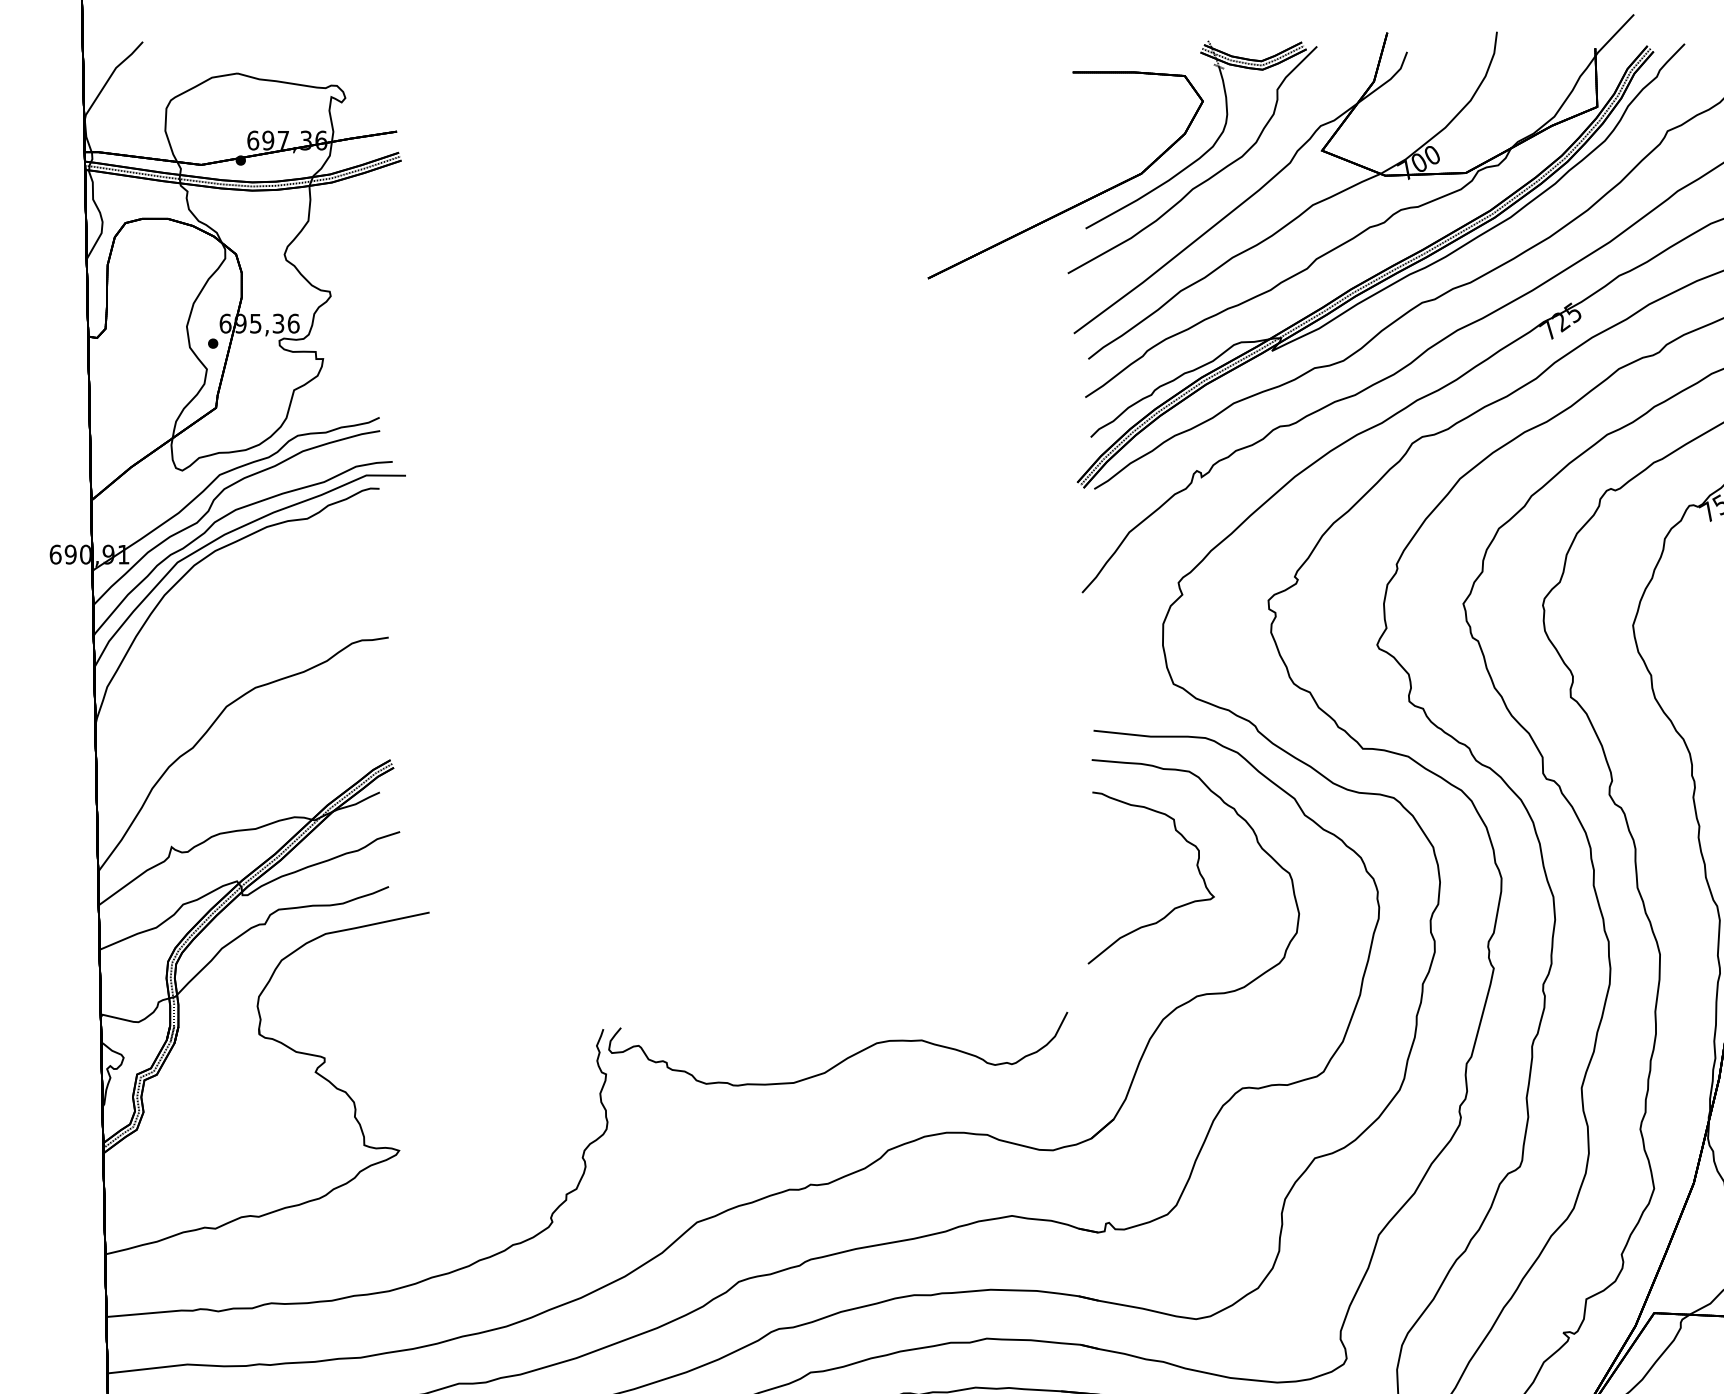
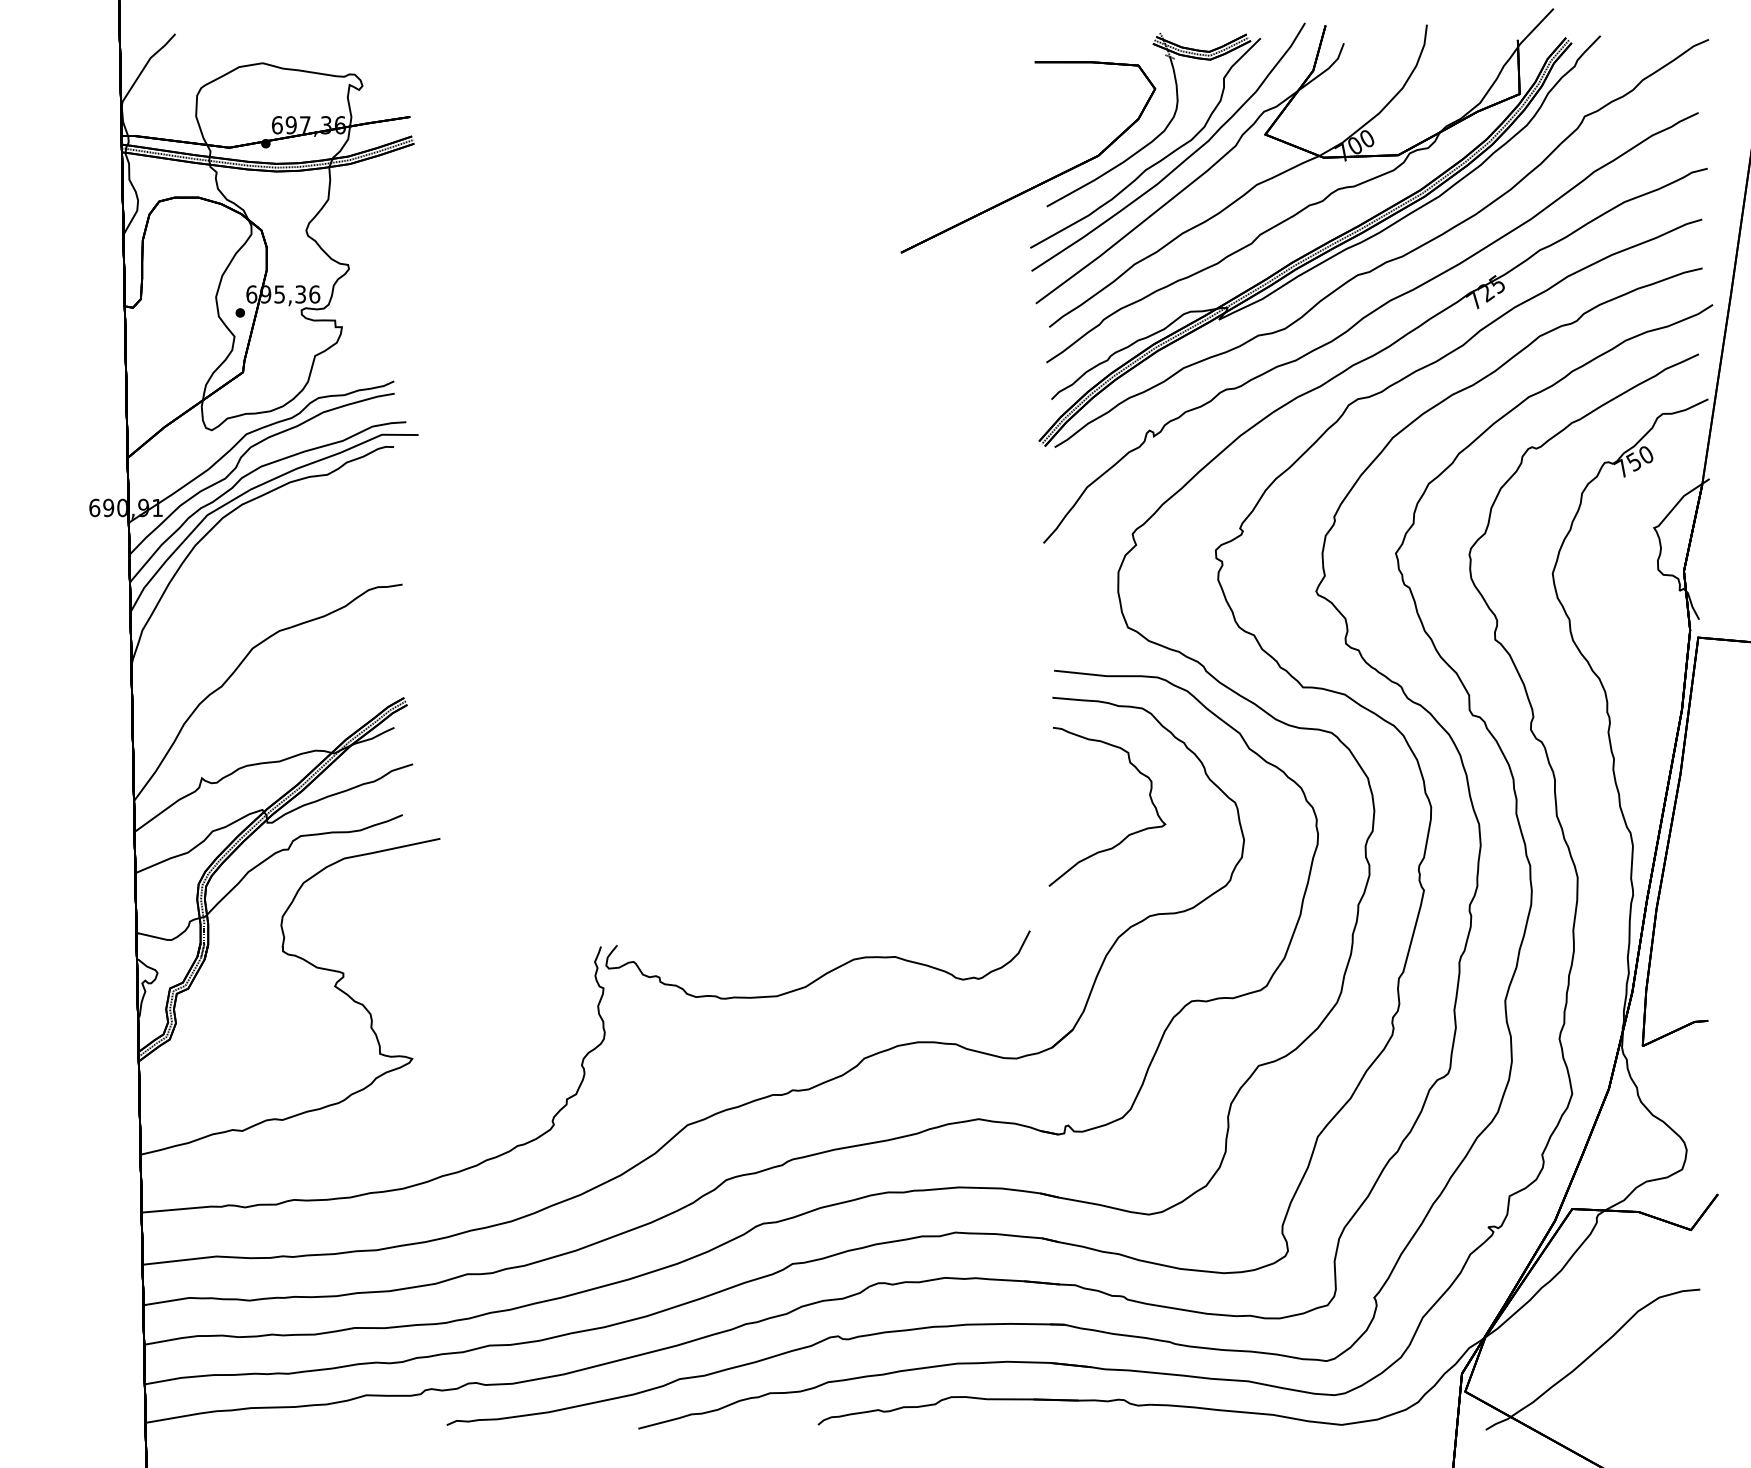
part: (1233, 178) -> (1183, 160), added

